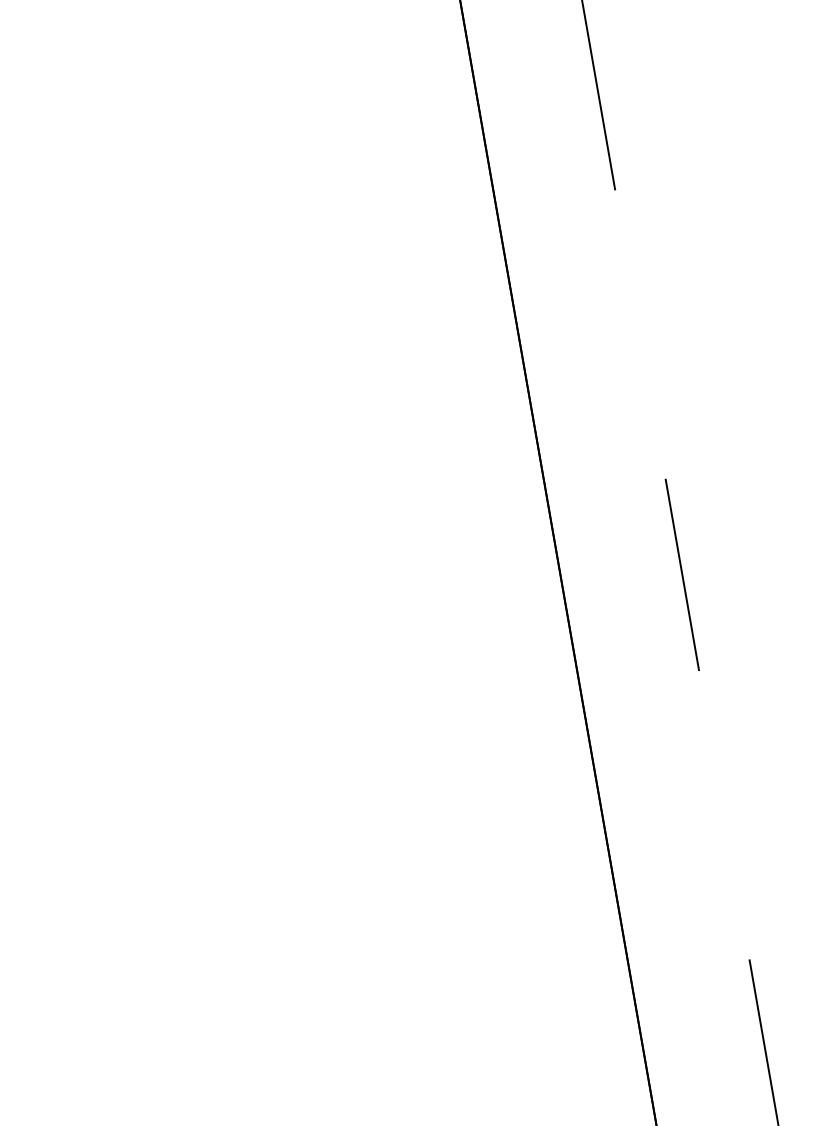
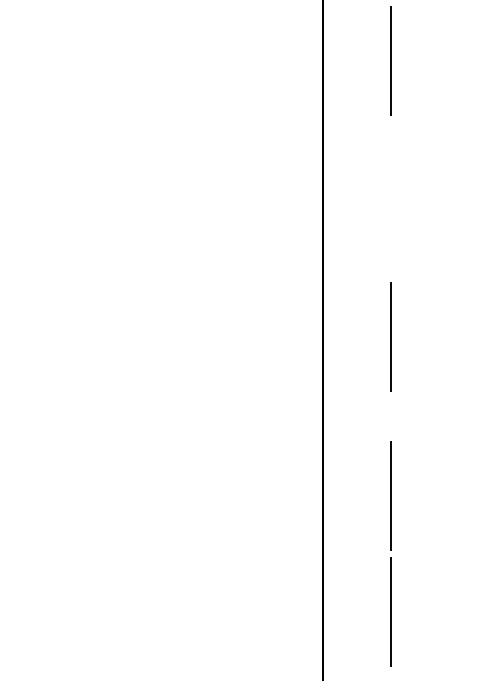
line: (730, 851) -> (390, 495), added

